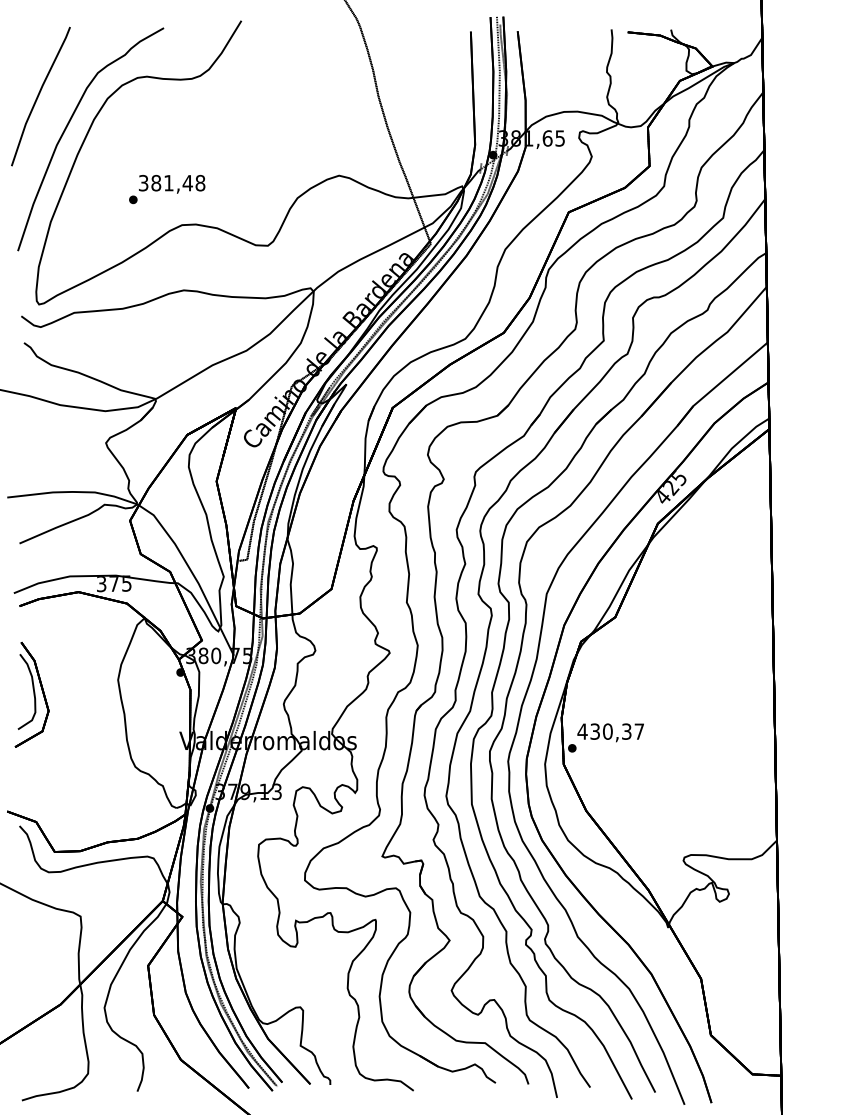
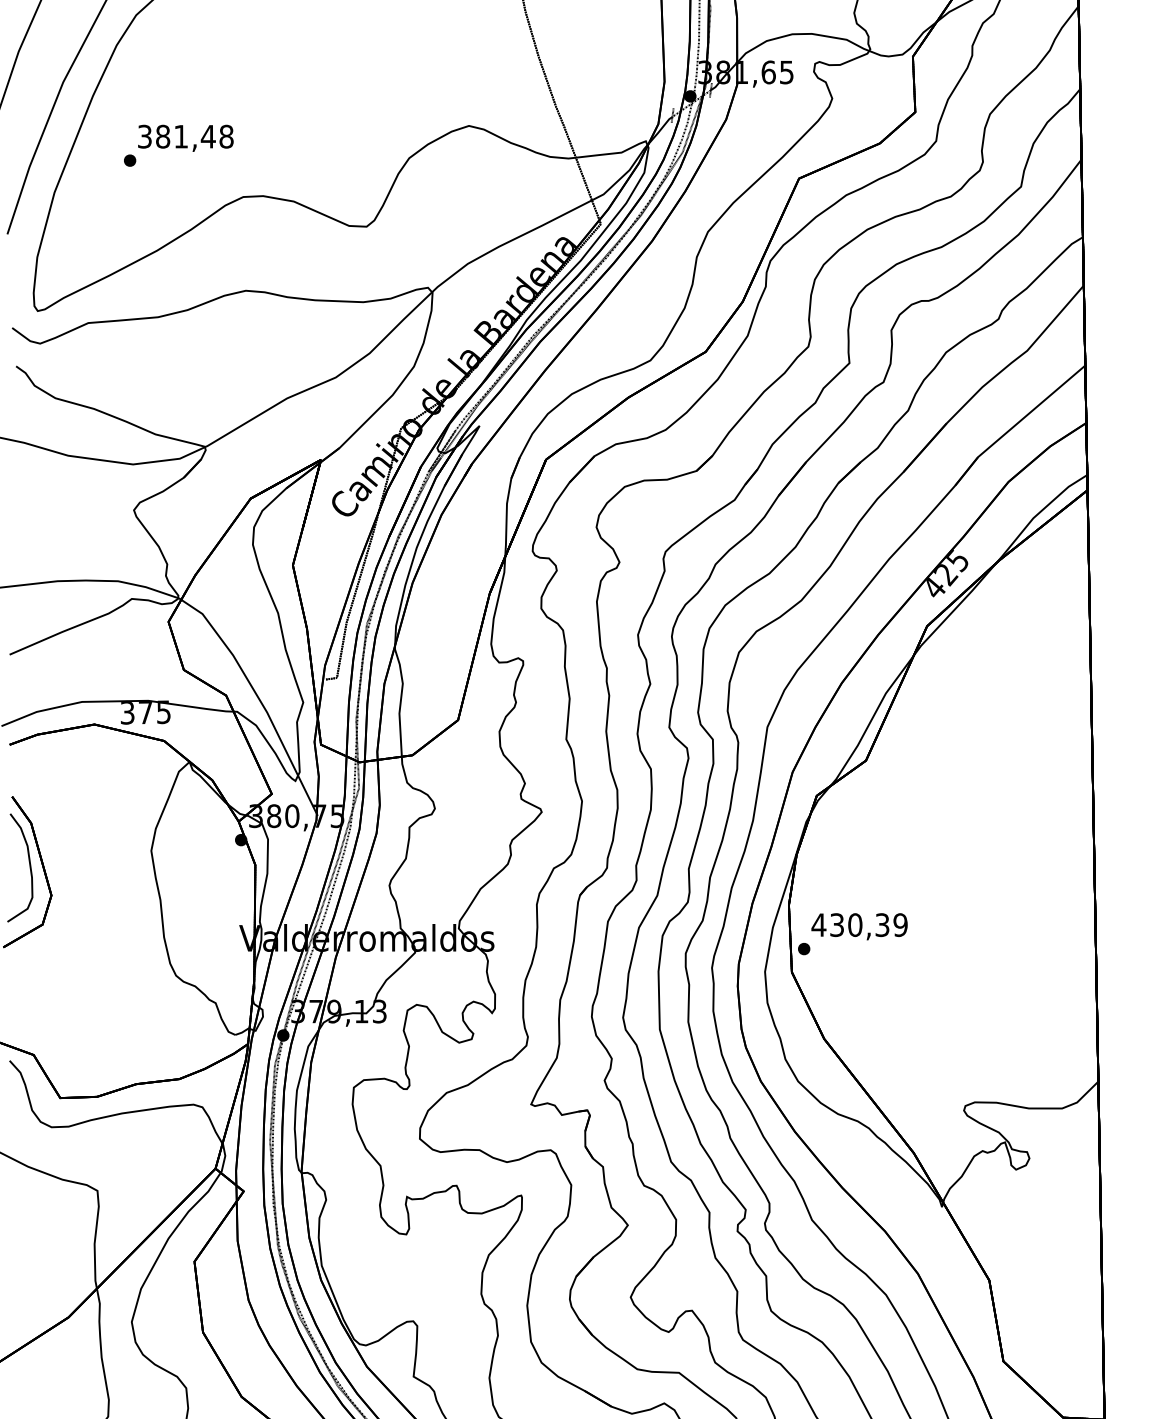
text: (167, 189) -> (179, 145), moved
text: (639, 731) -> (900, 924), 430,37 -> 430,39

